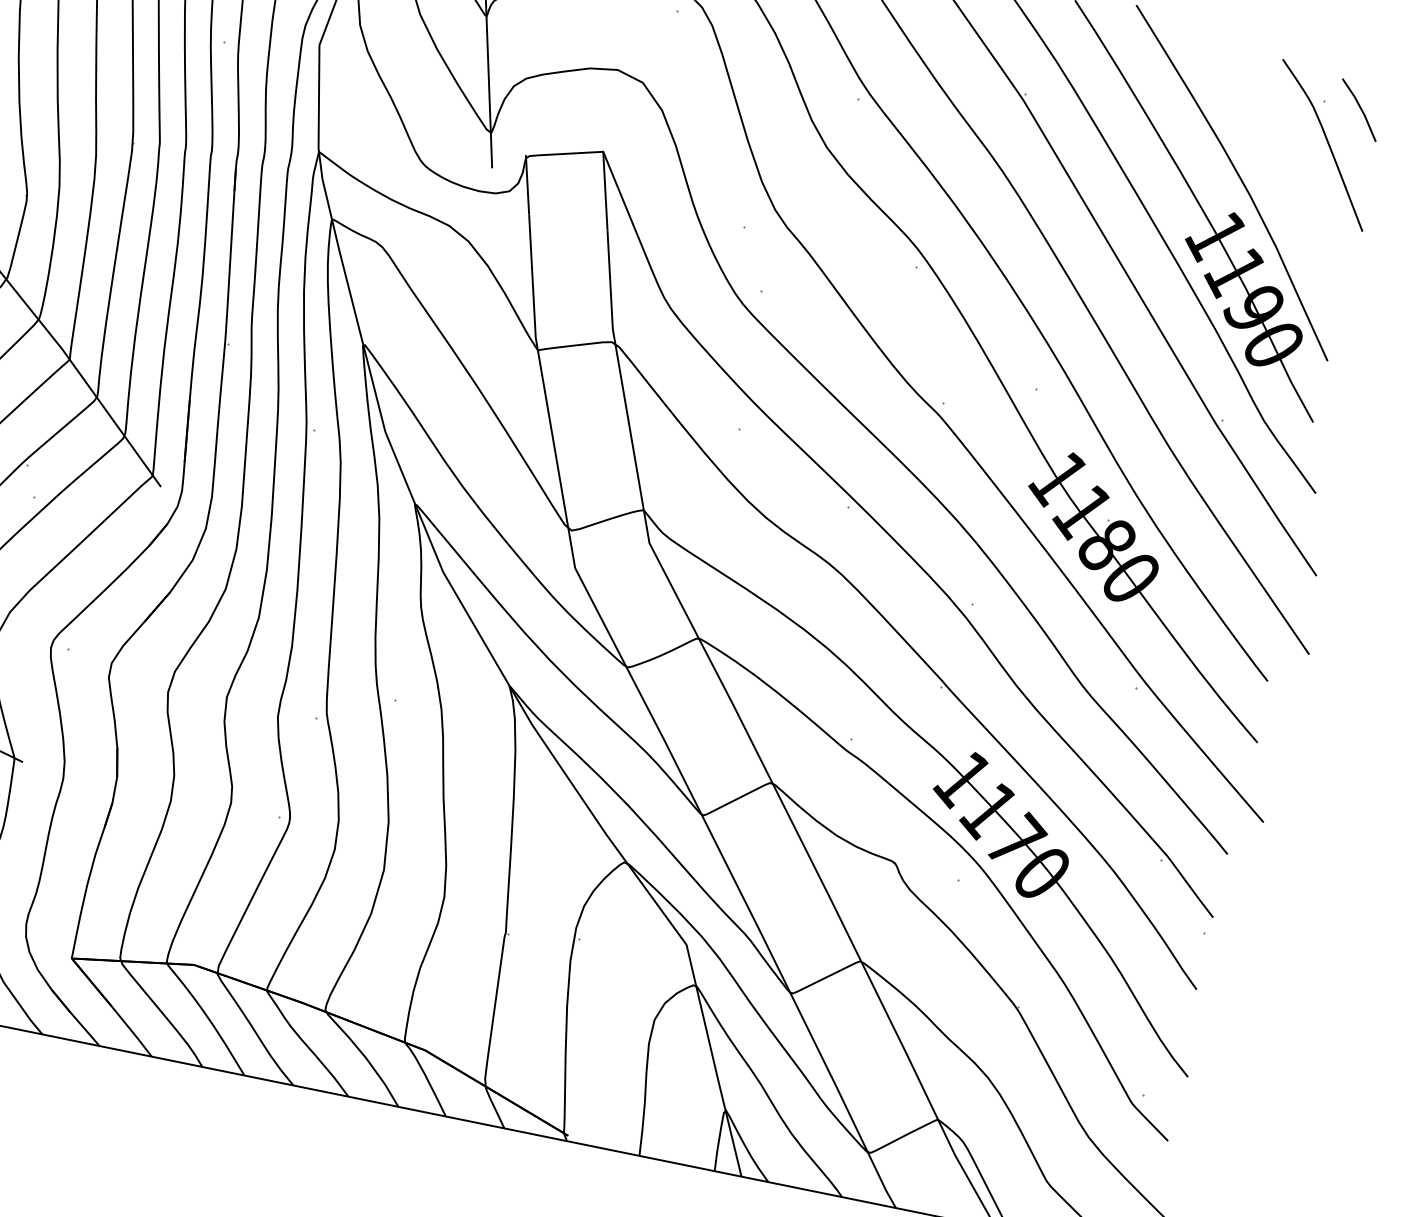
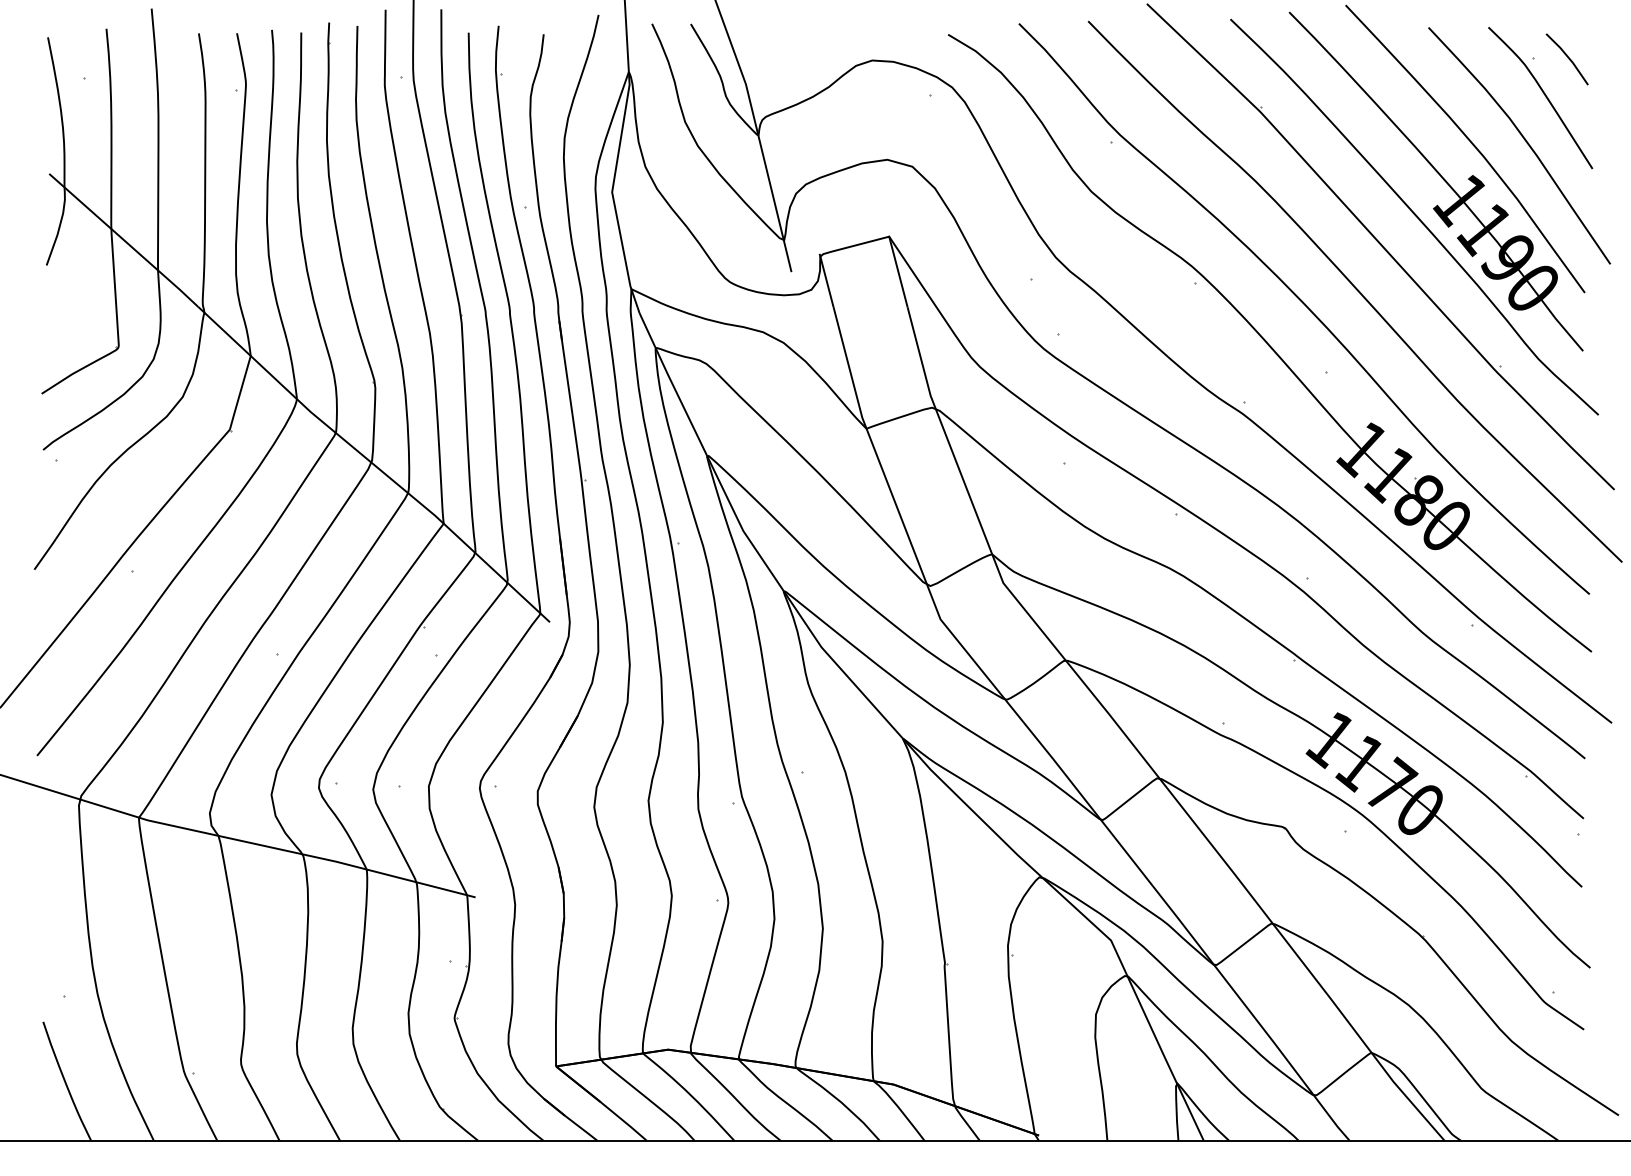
curve: (1296, 186) -> (1524, 140), added

